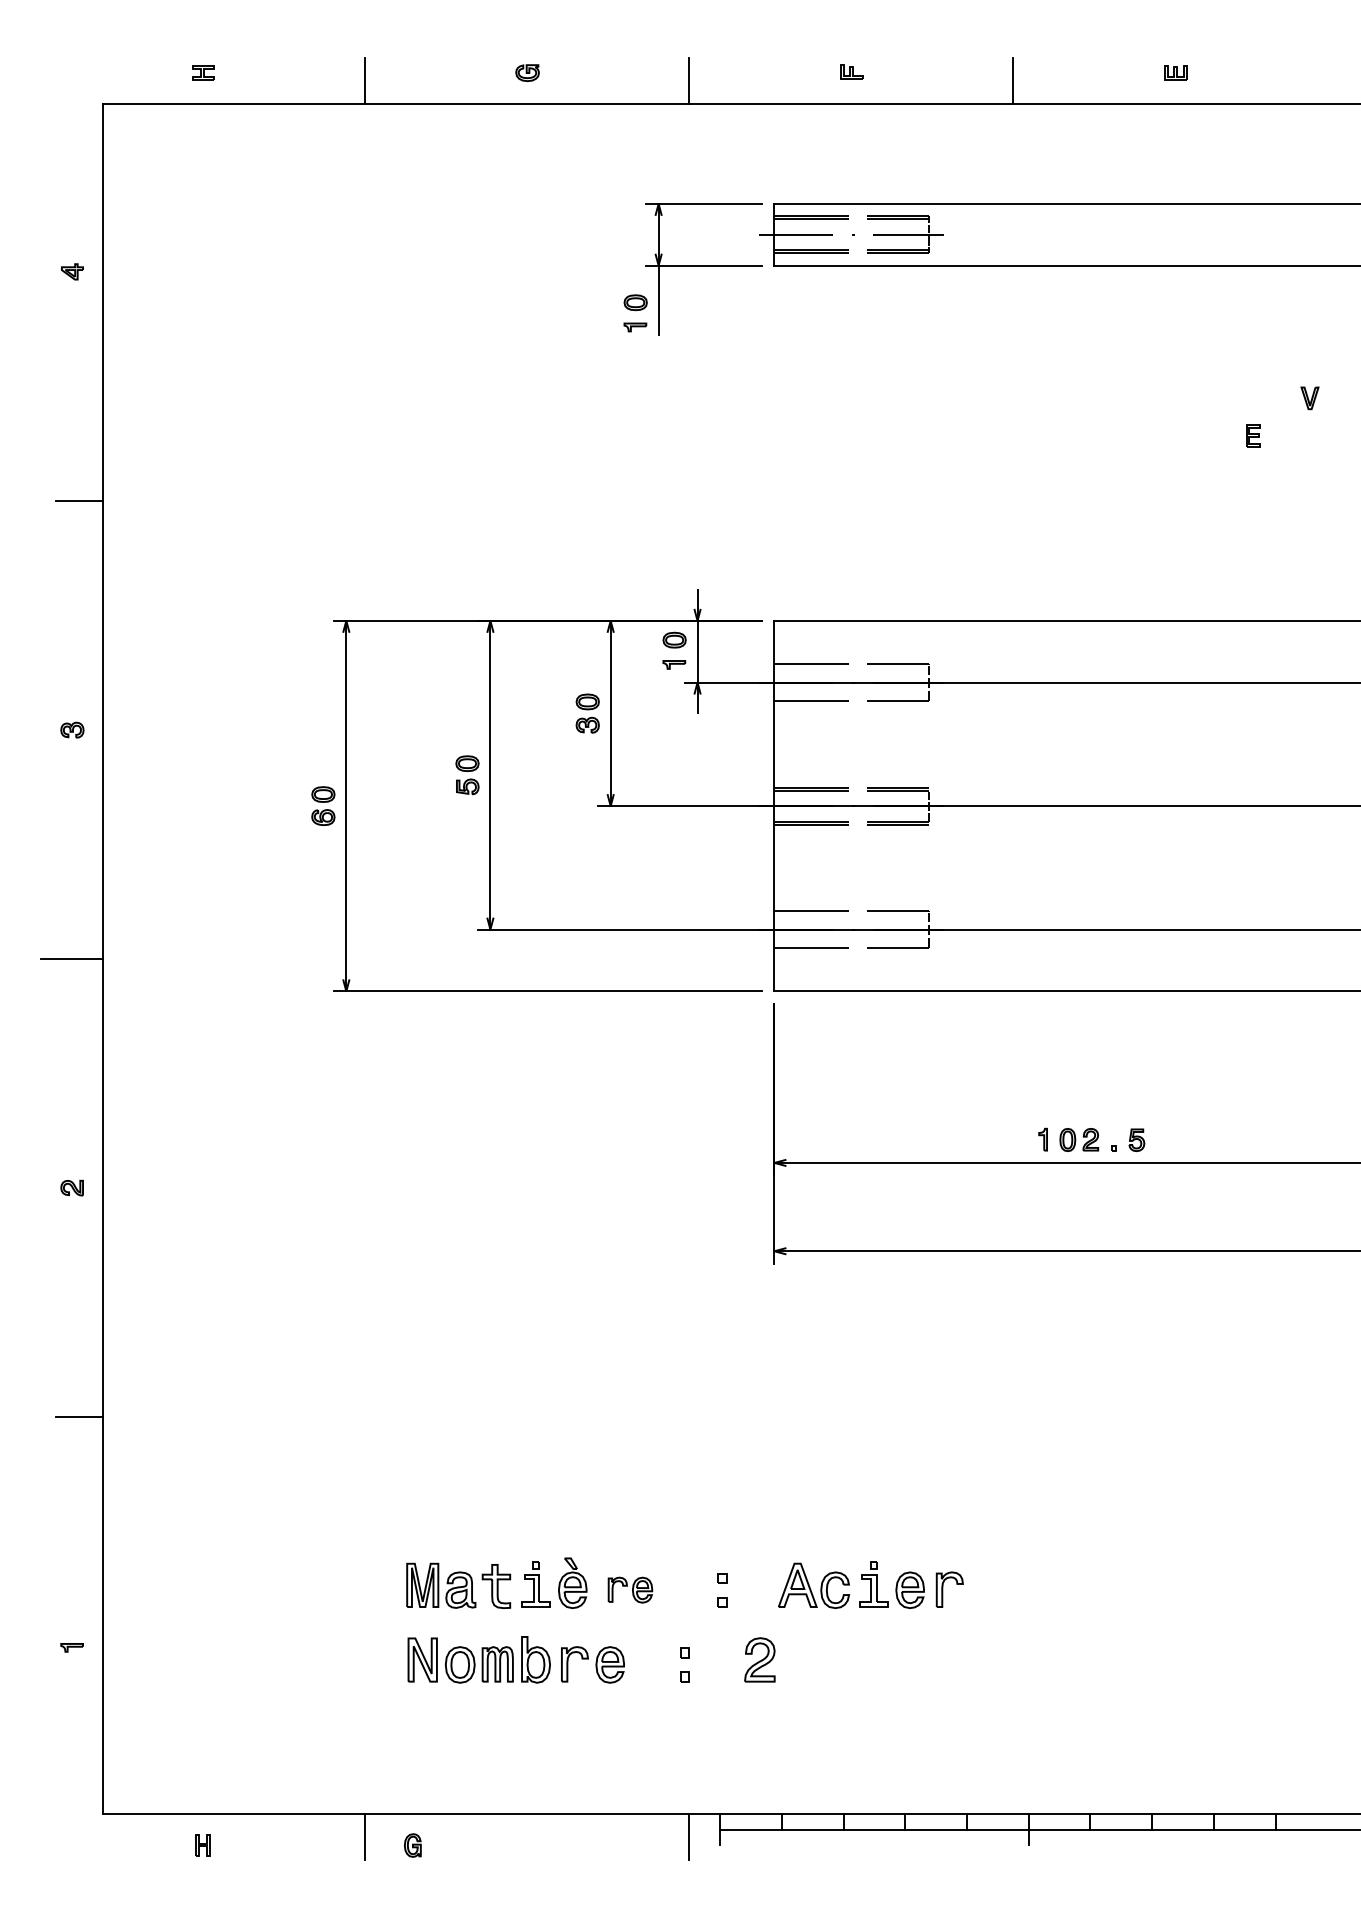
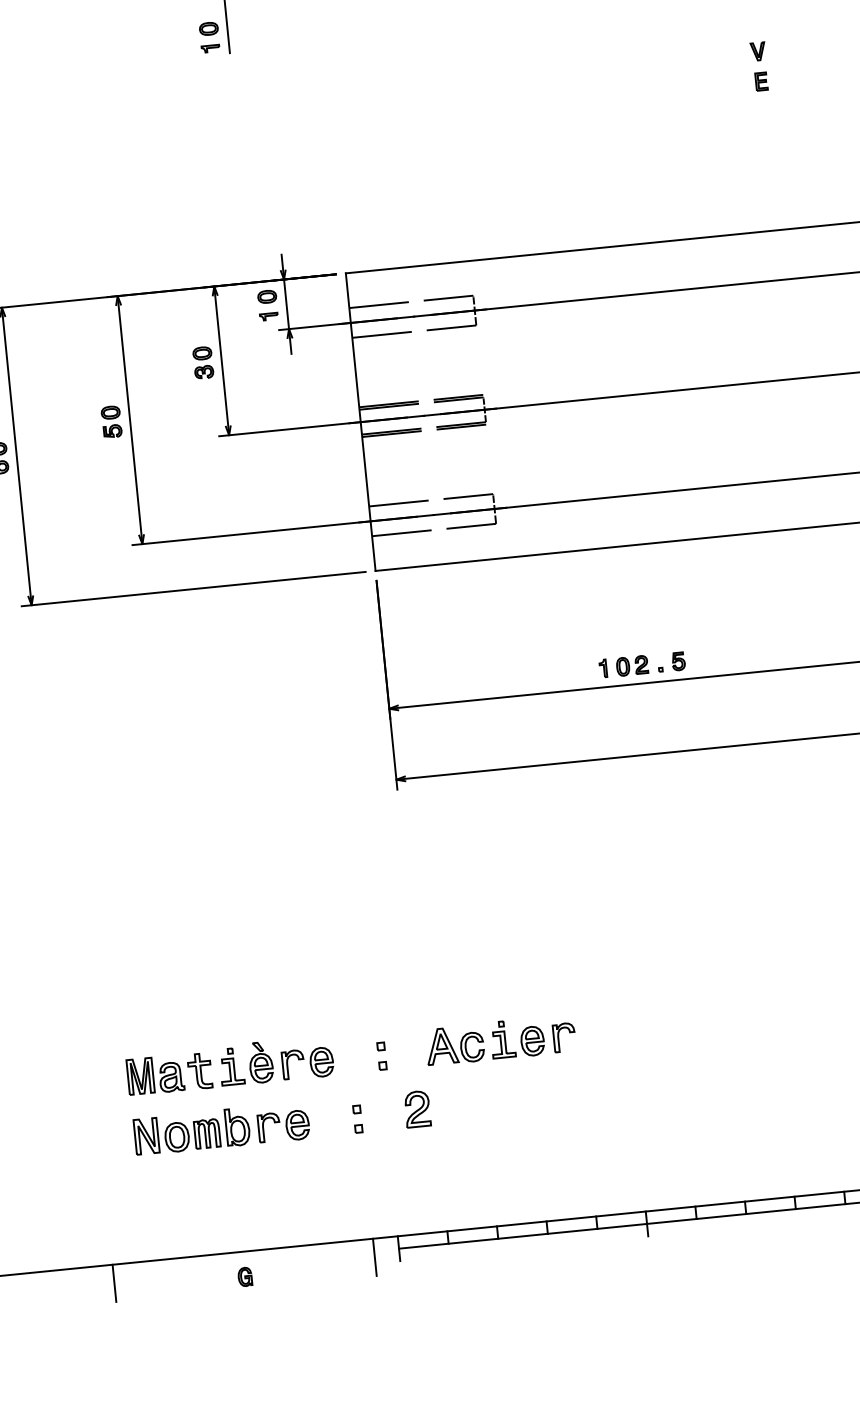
part: (1253, 435) -> (761, 81), moved
part: (630, 1589) -> (307, 1063), size x1.43
part: (412, 1845) -> (244, 1276), moved

